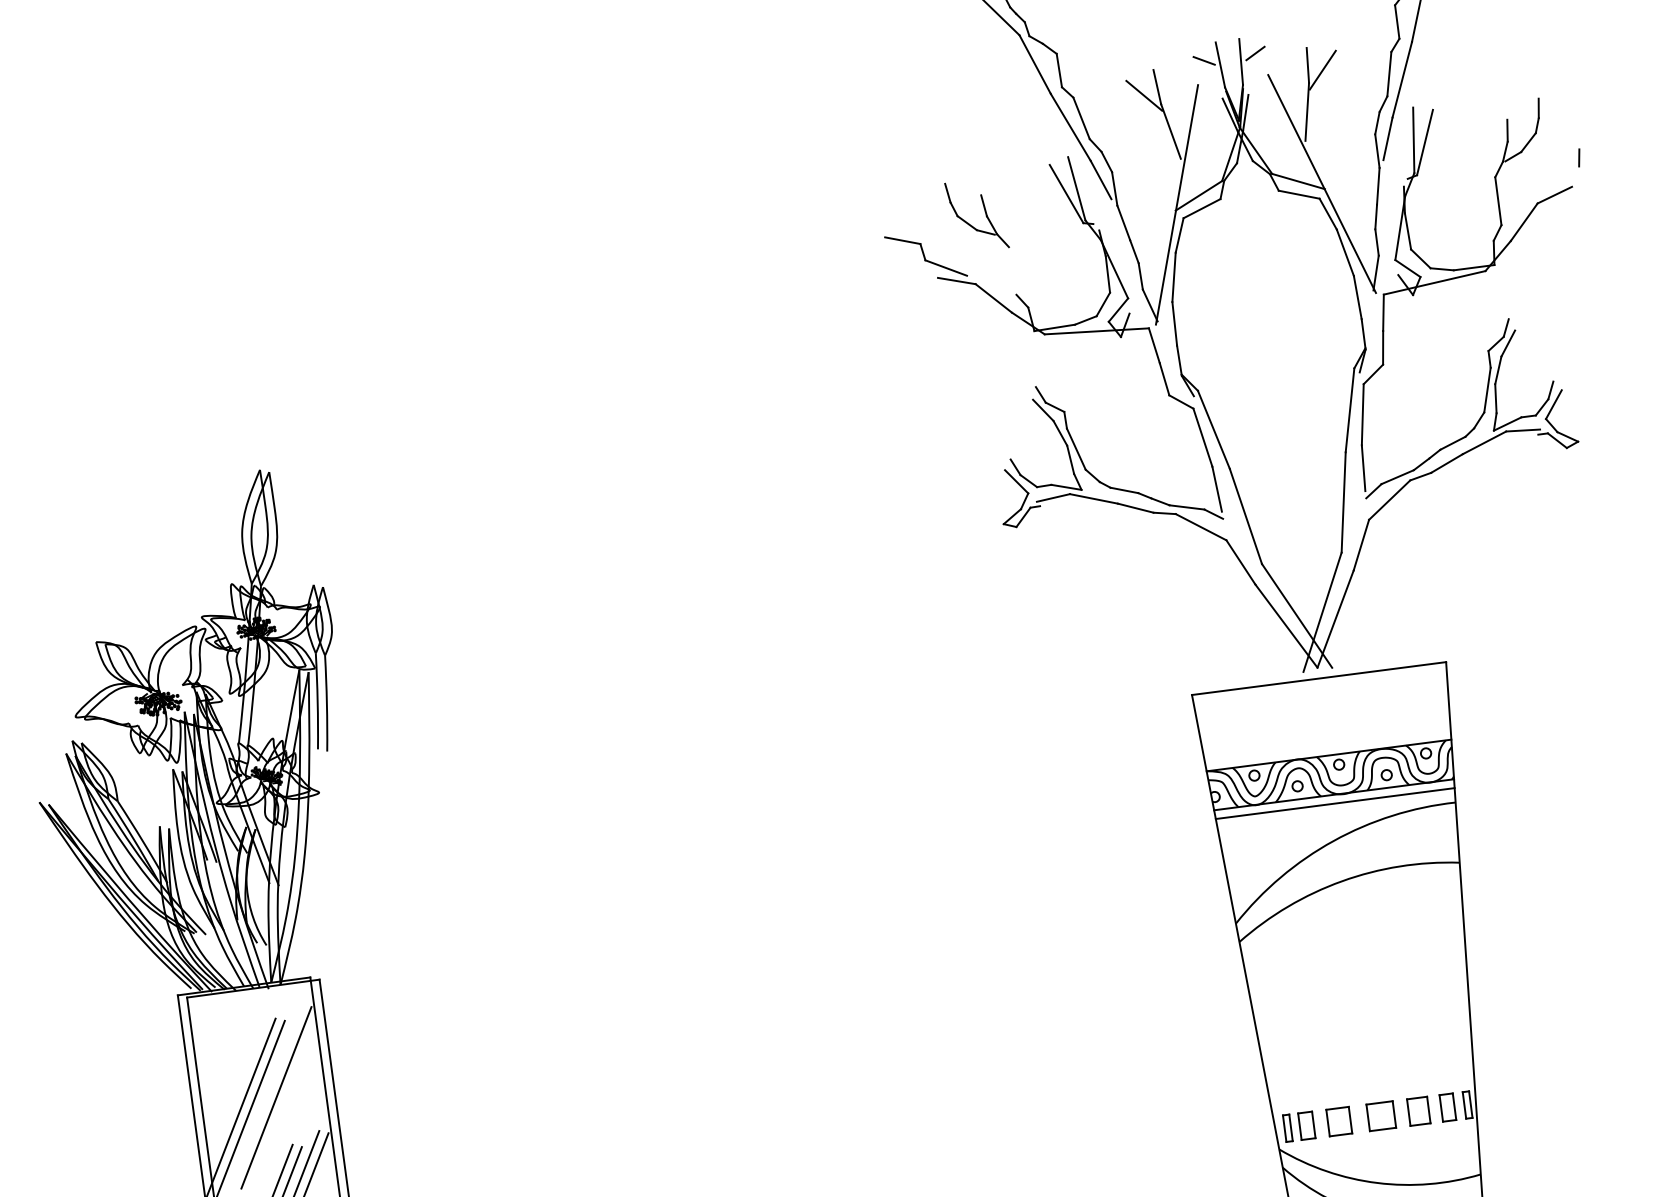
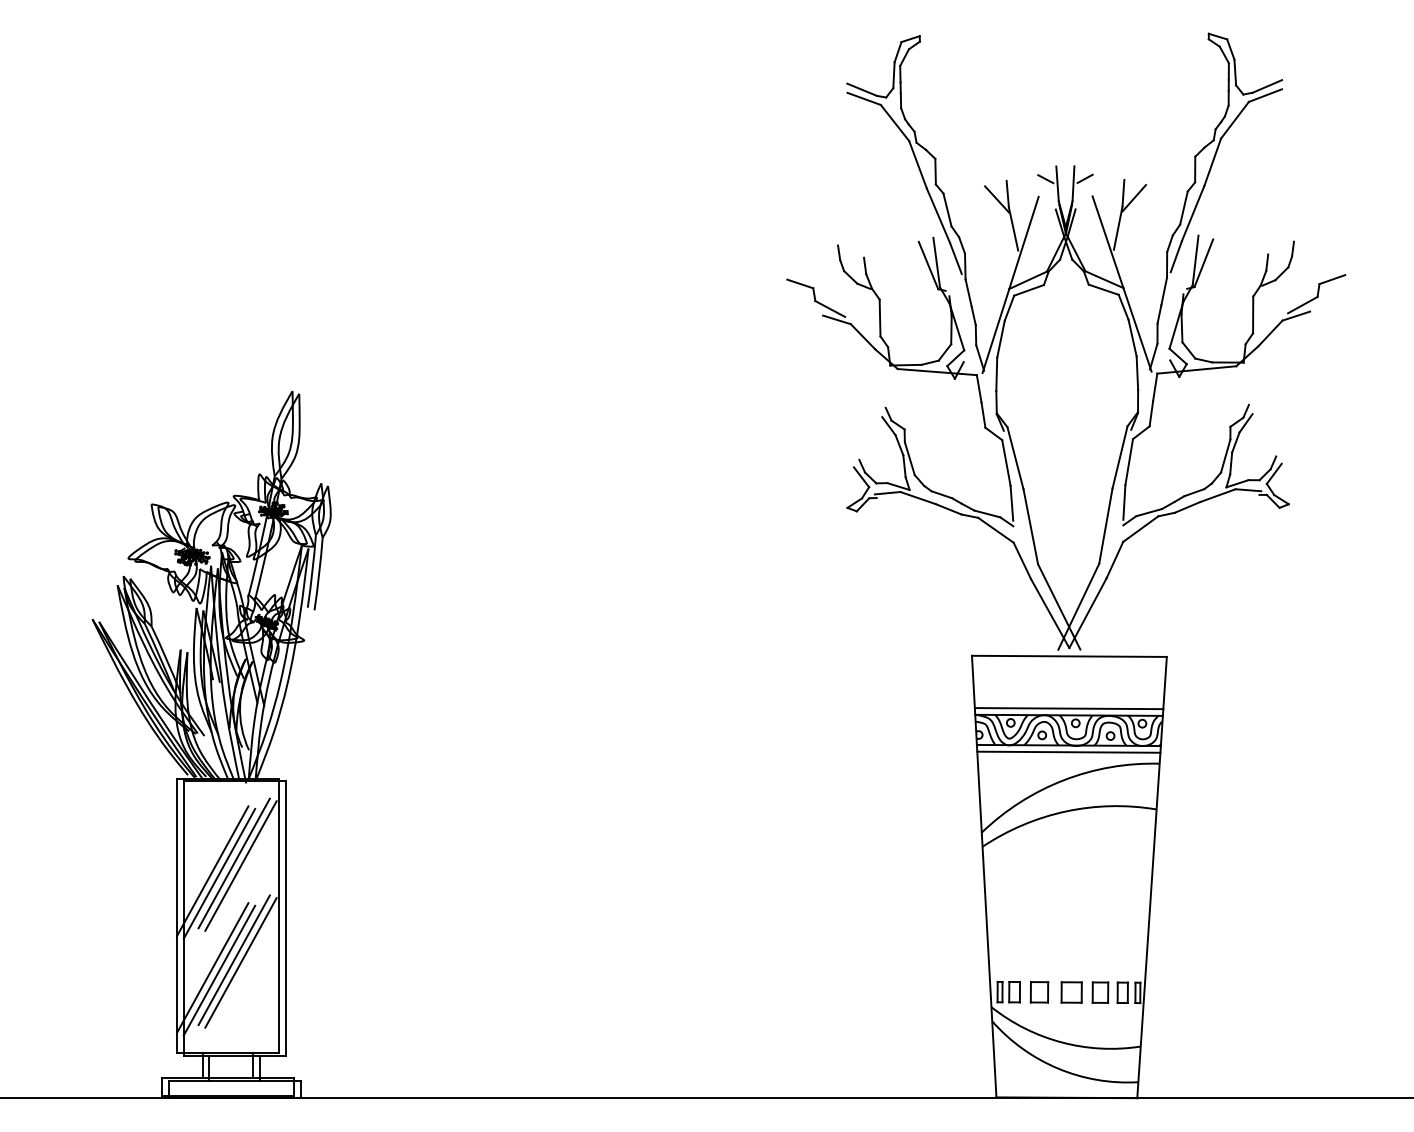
line: (1595, 141) -> (1332, 279), added
line: (1560, 178) -> (1302, 304), added
line: (1011, 270) -> (879, 317), added
line: (1327, 746) -> (1068, 708), added
line: (266, 1095) -> (233, 863), added

